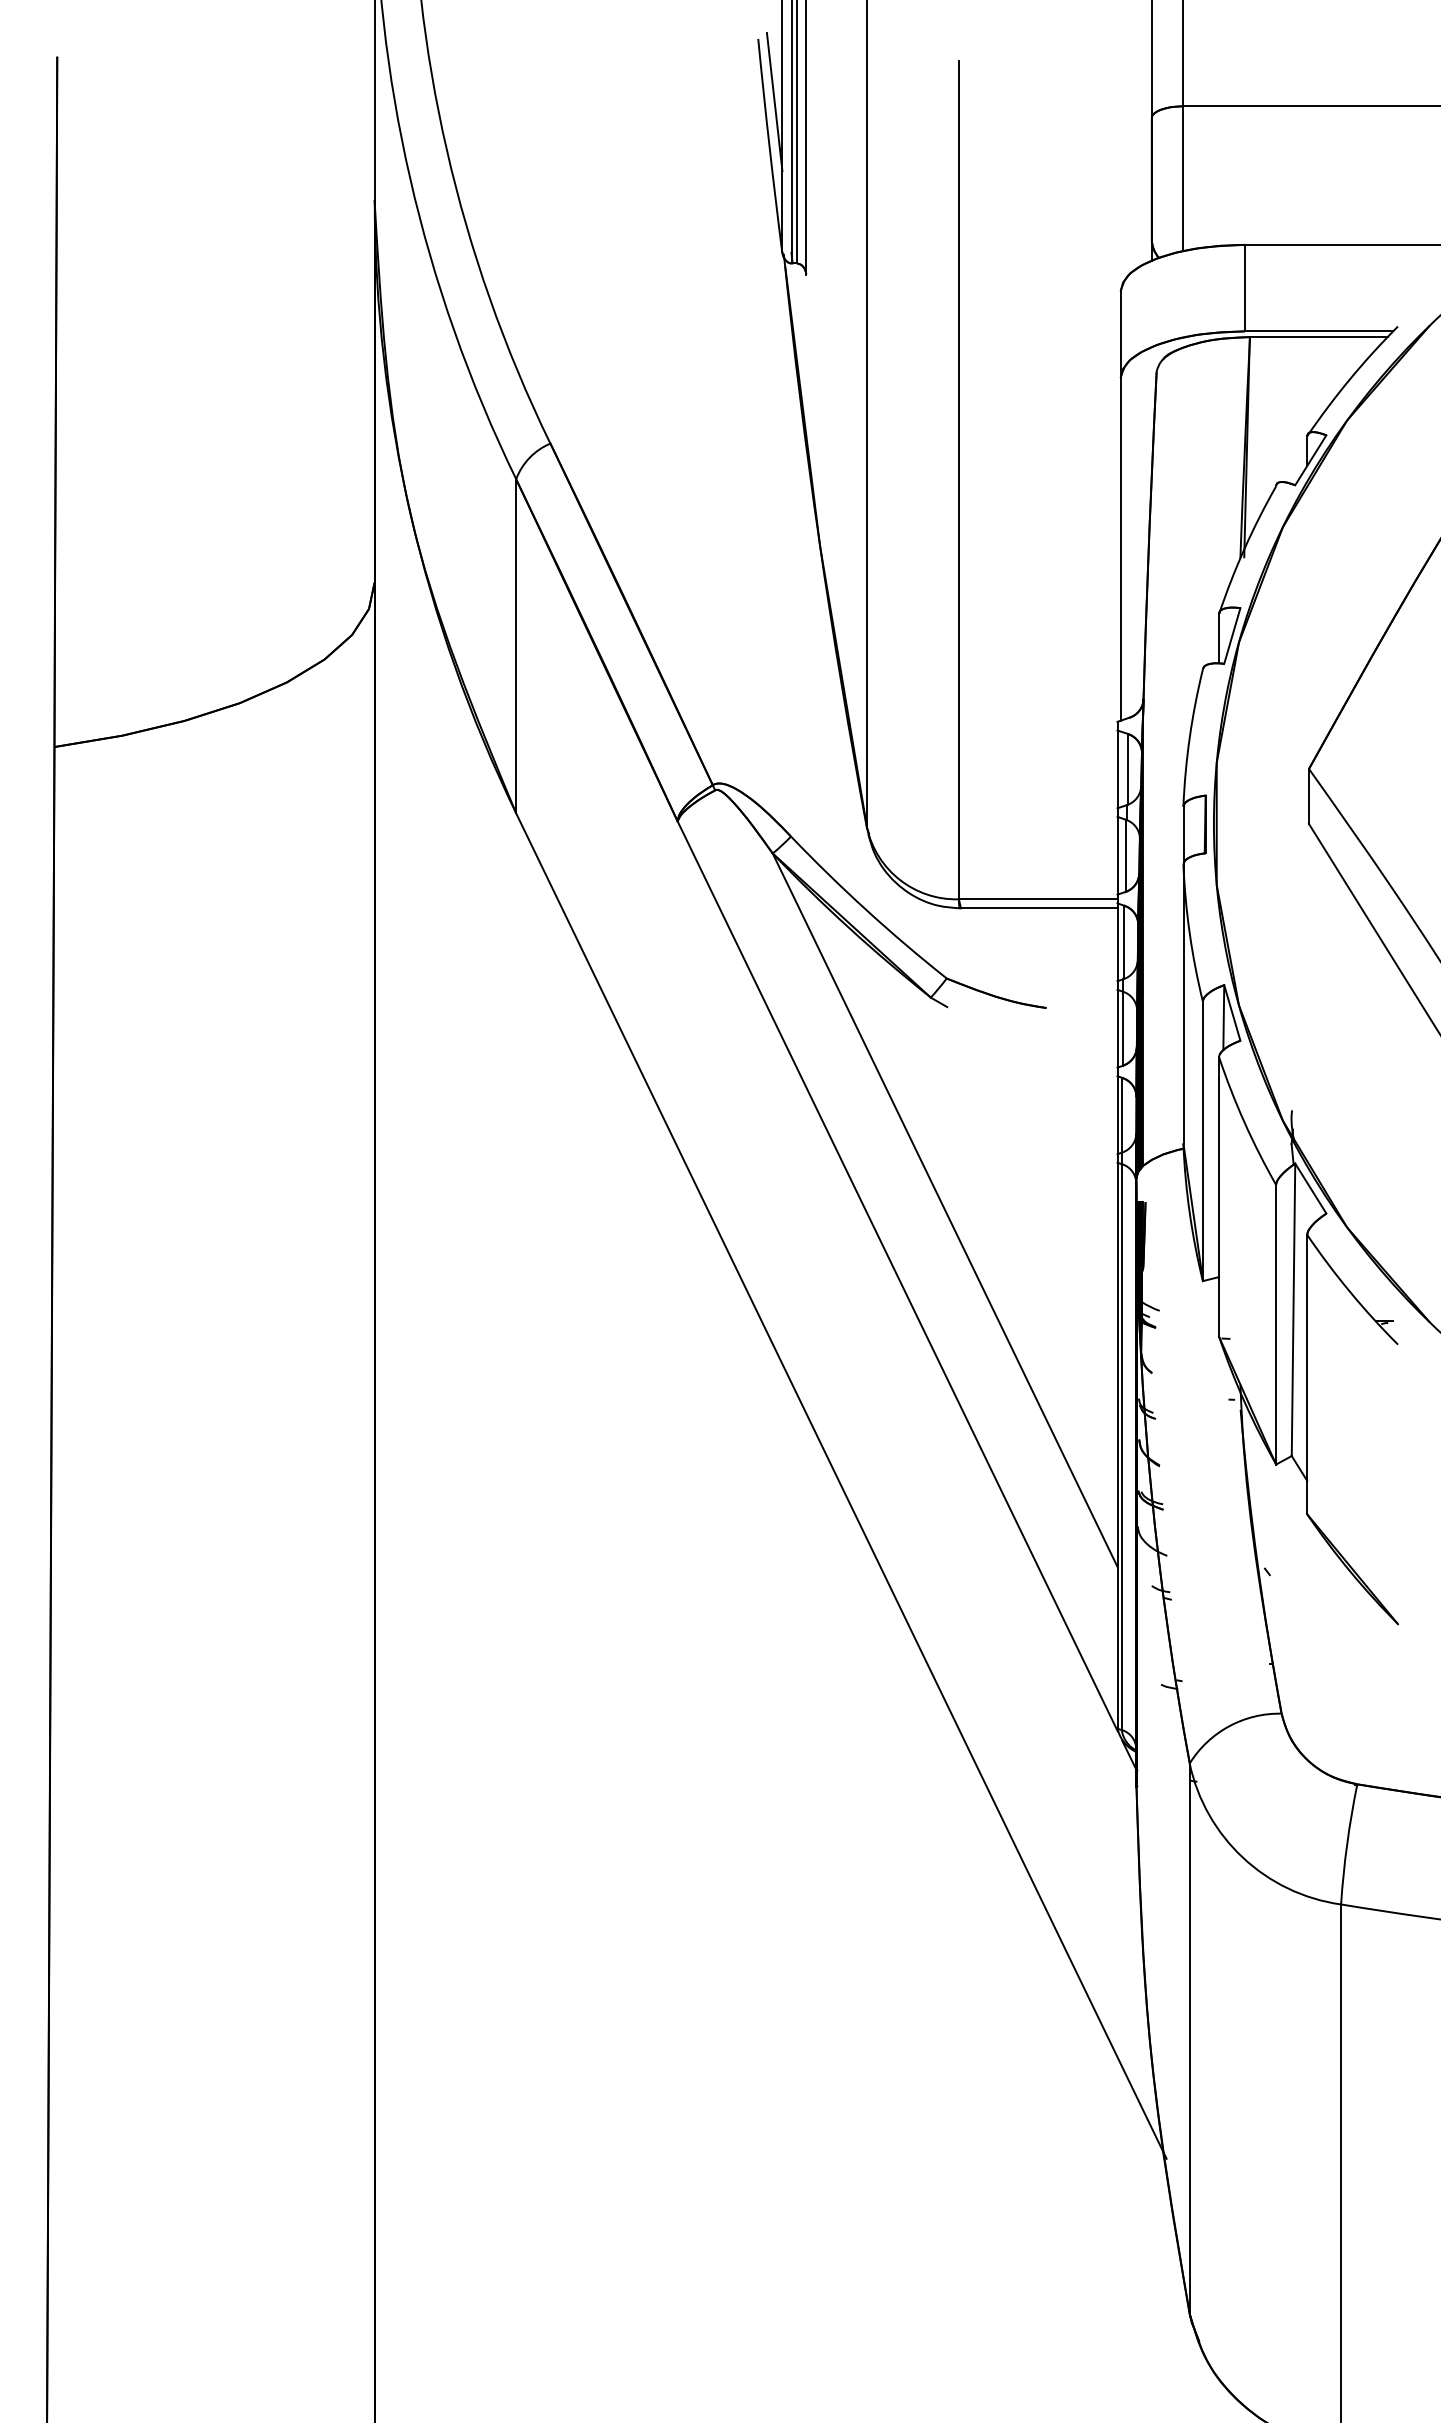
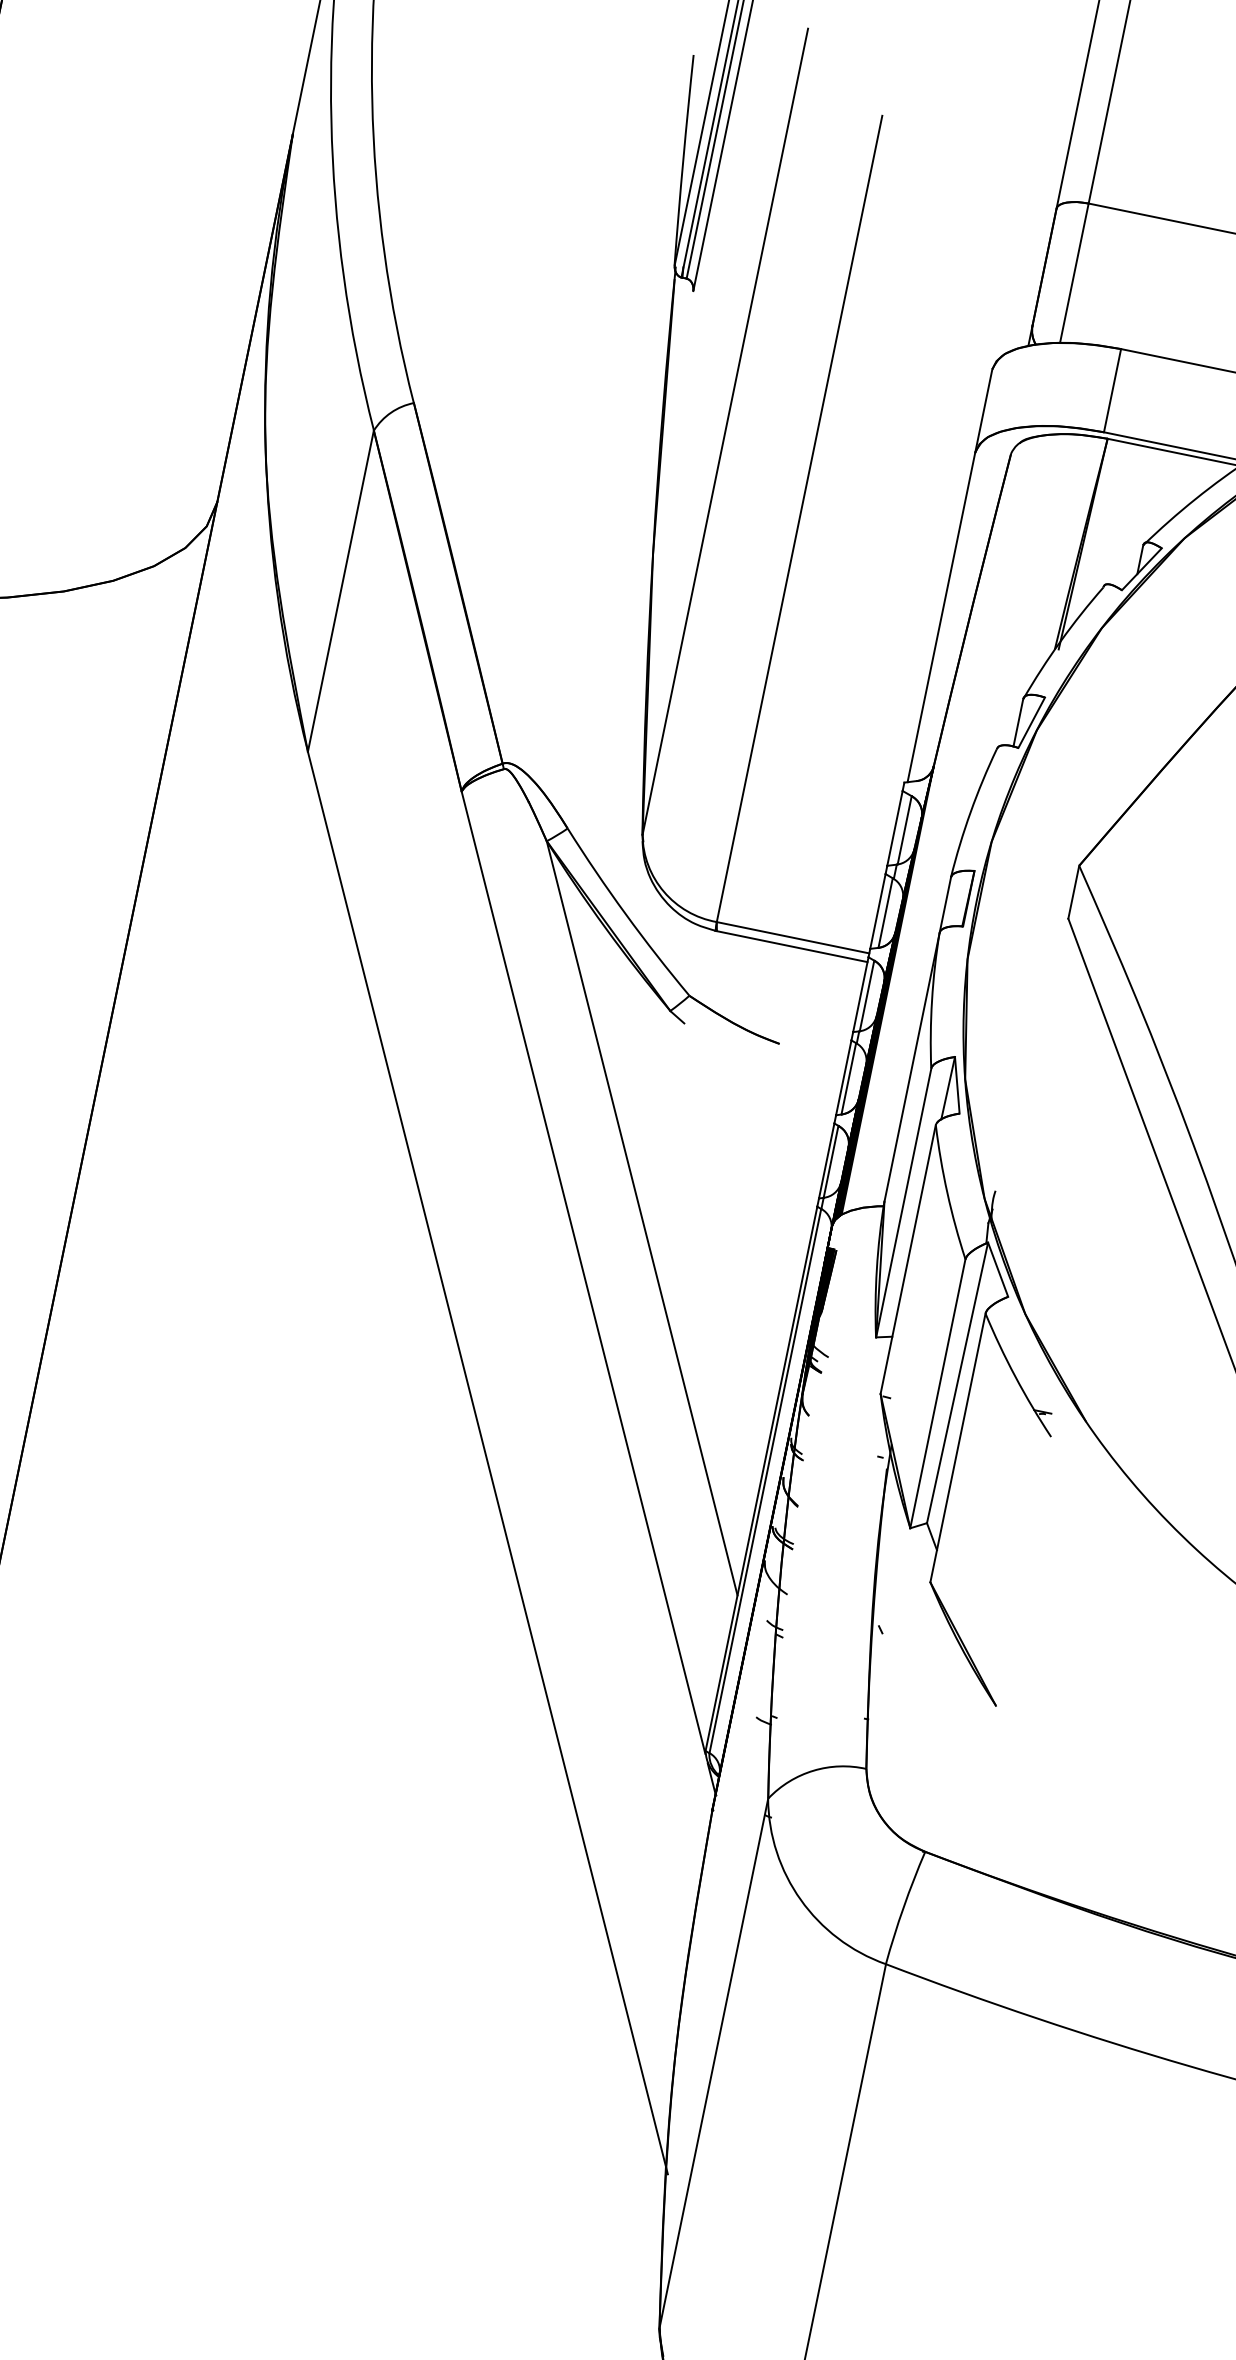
line: (774, 102) -> (696, 119), removed

